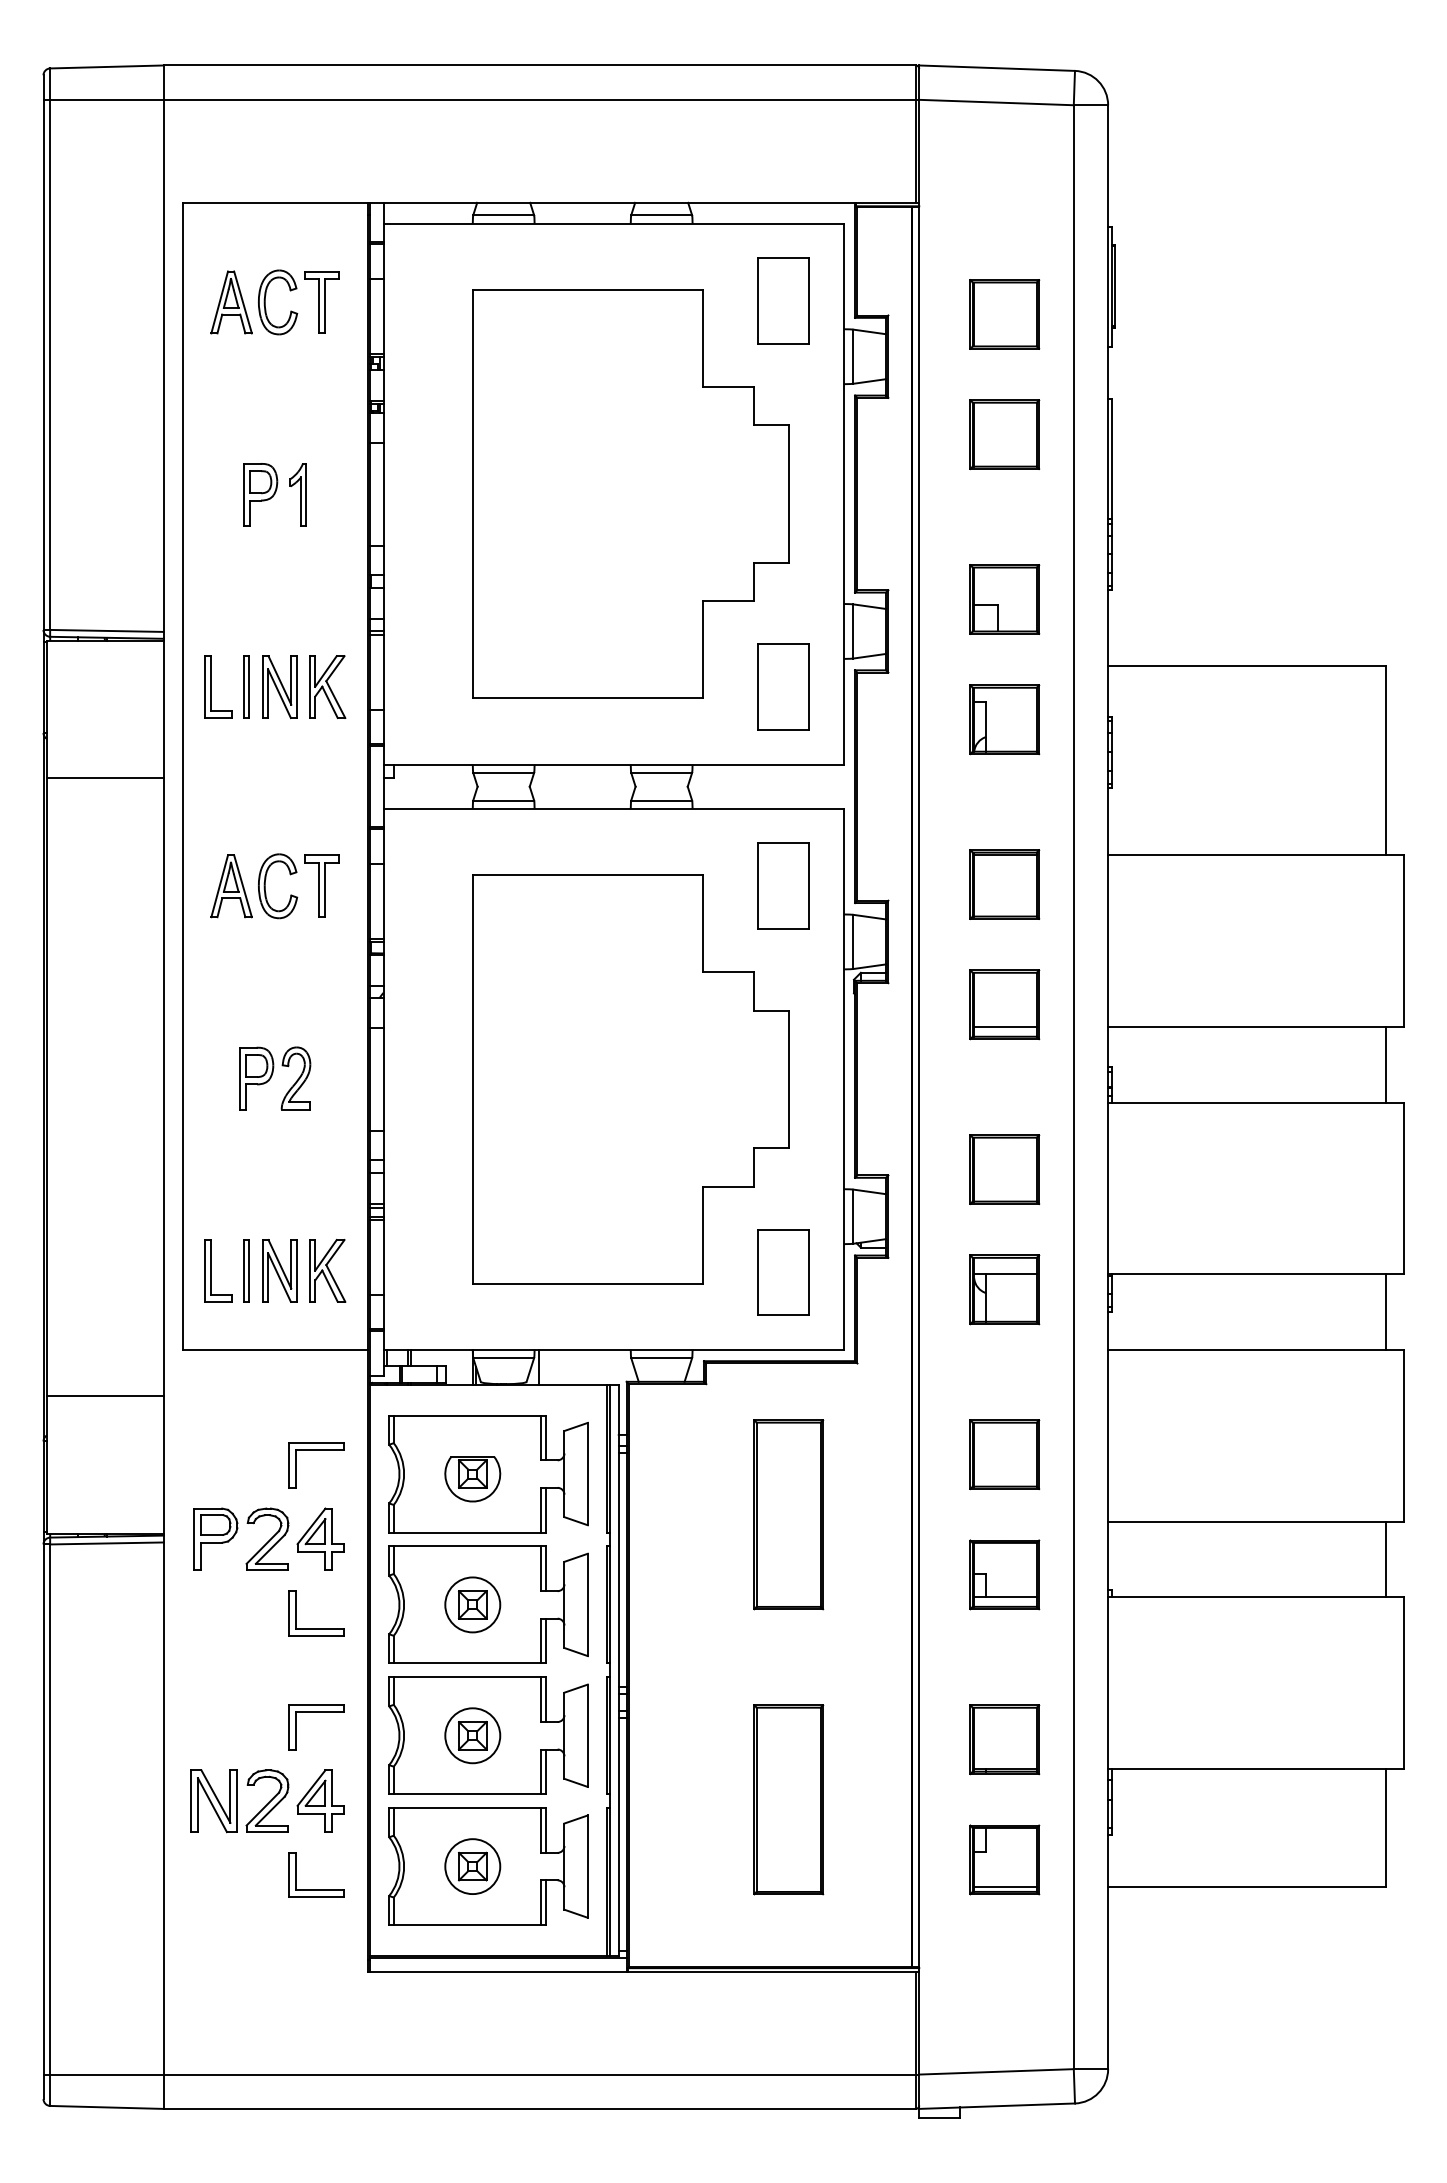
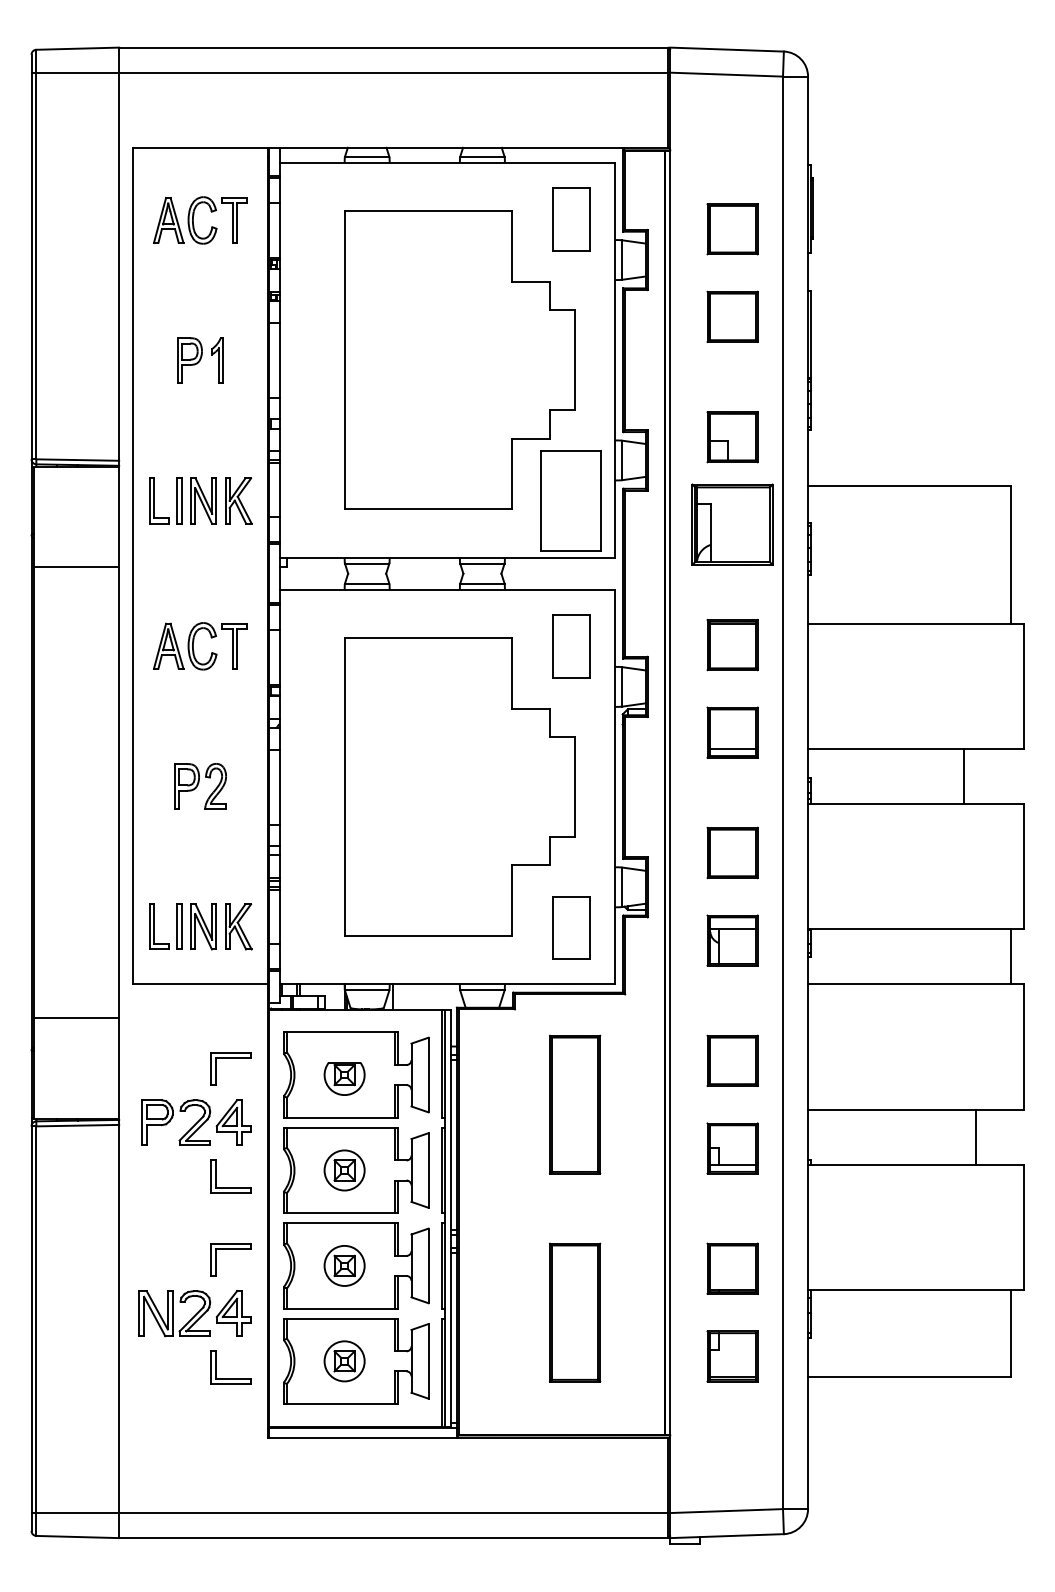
part: (783, 686) -> (571, 500), size x1.6
part: (1004, 719) -> (732, 524), size x1.6
line: (1386, 1064) -> (963, 776), moved
line: (1386, 1559) -> (976, 1137), moved

